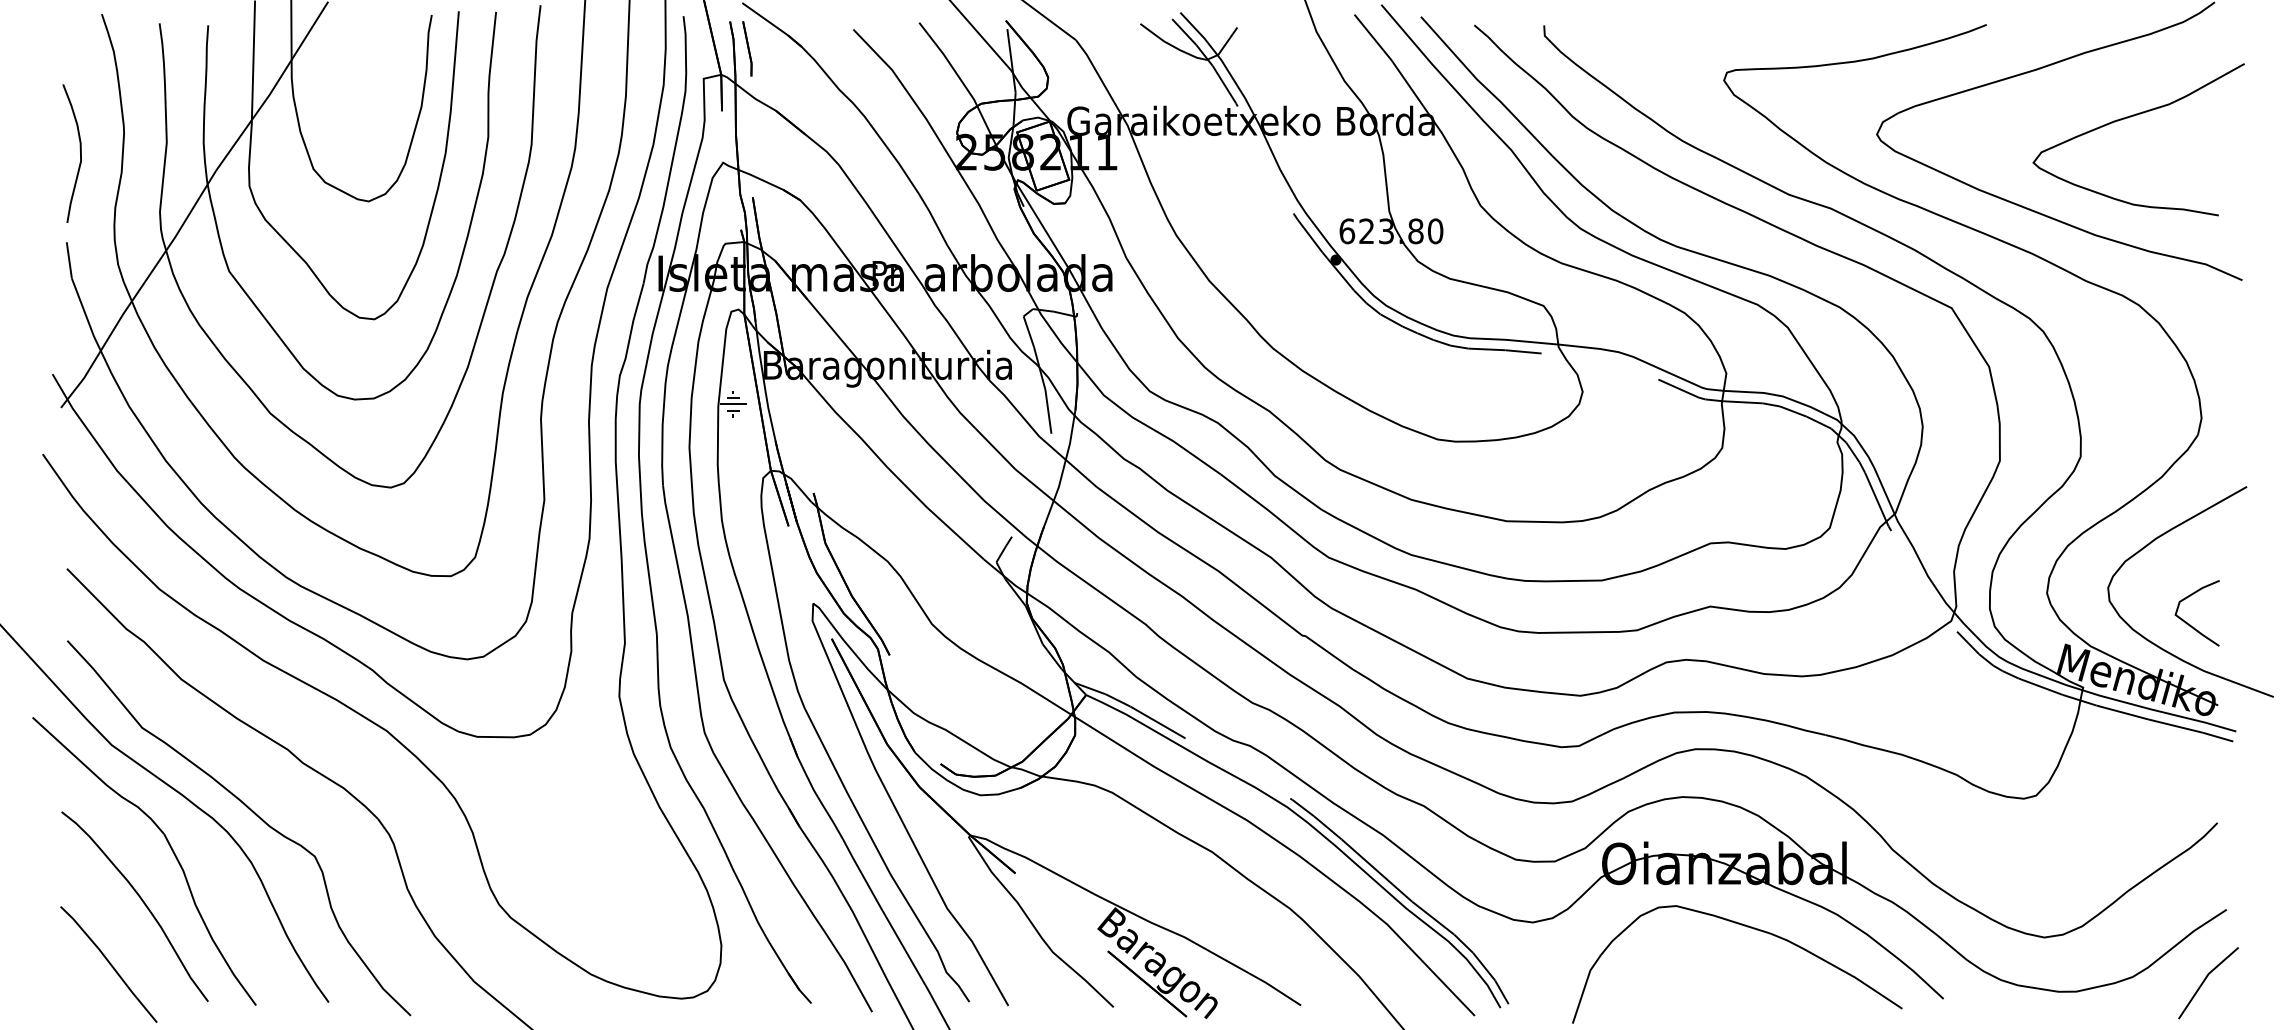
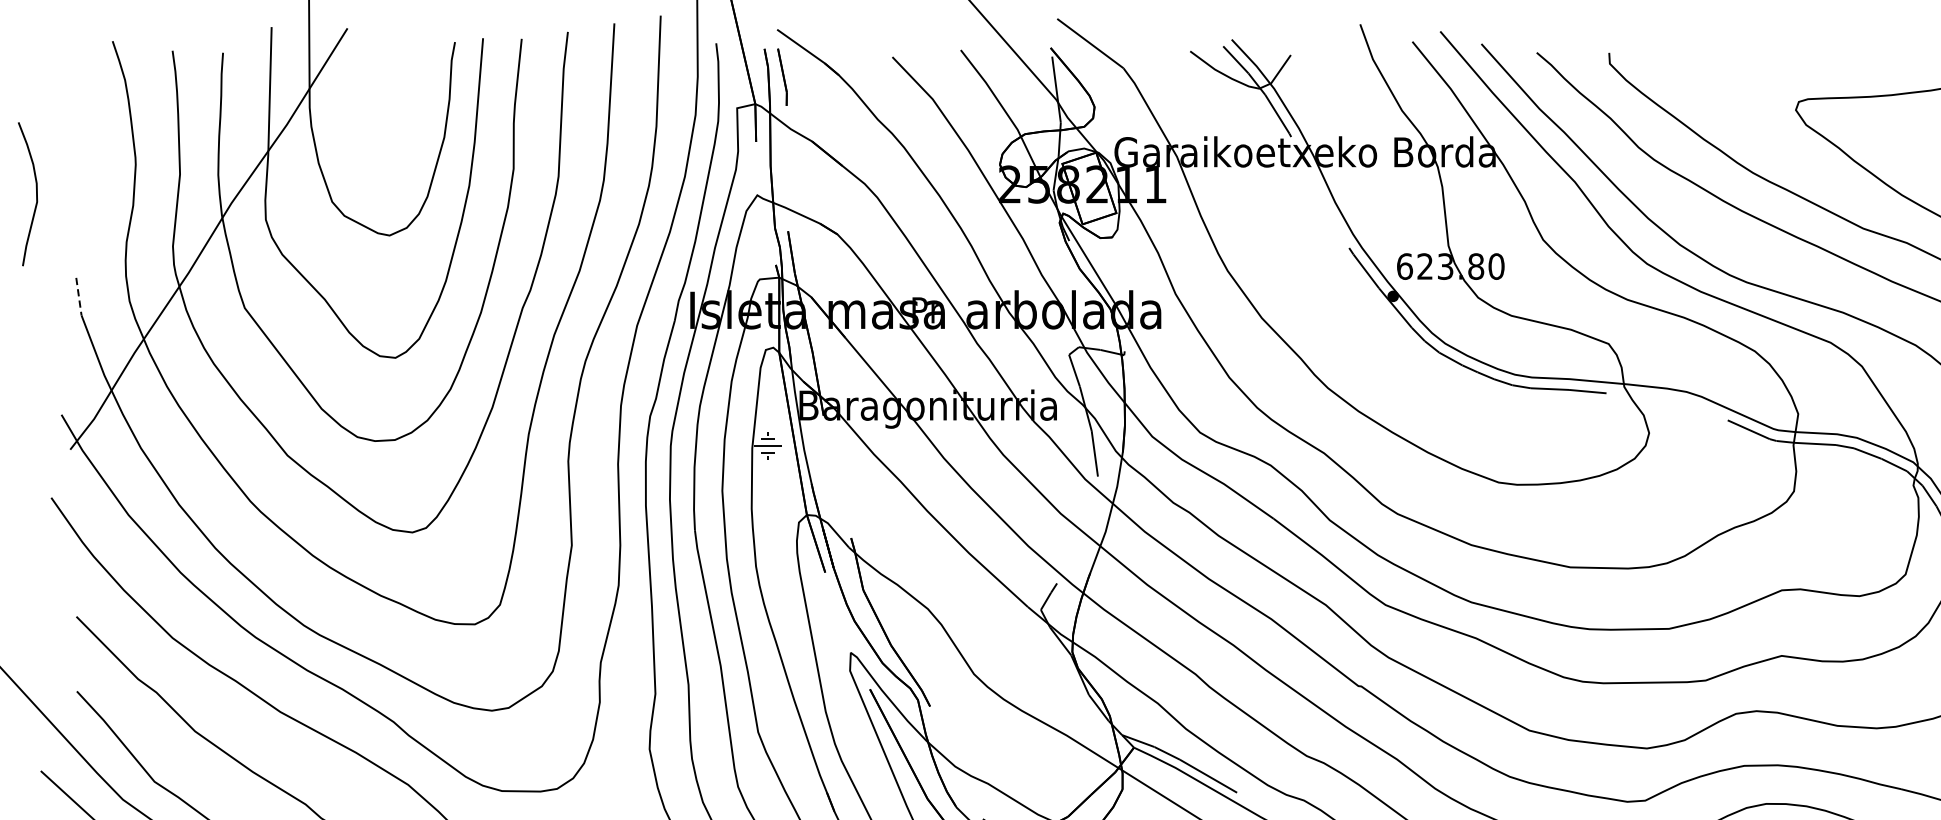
curve: (79, 149) -> (35, 189), moved
line: (69, 260) -> (79, 296), solid -> dashed

